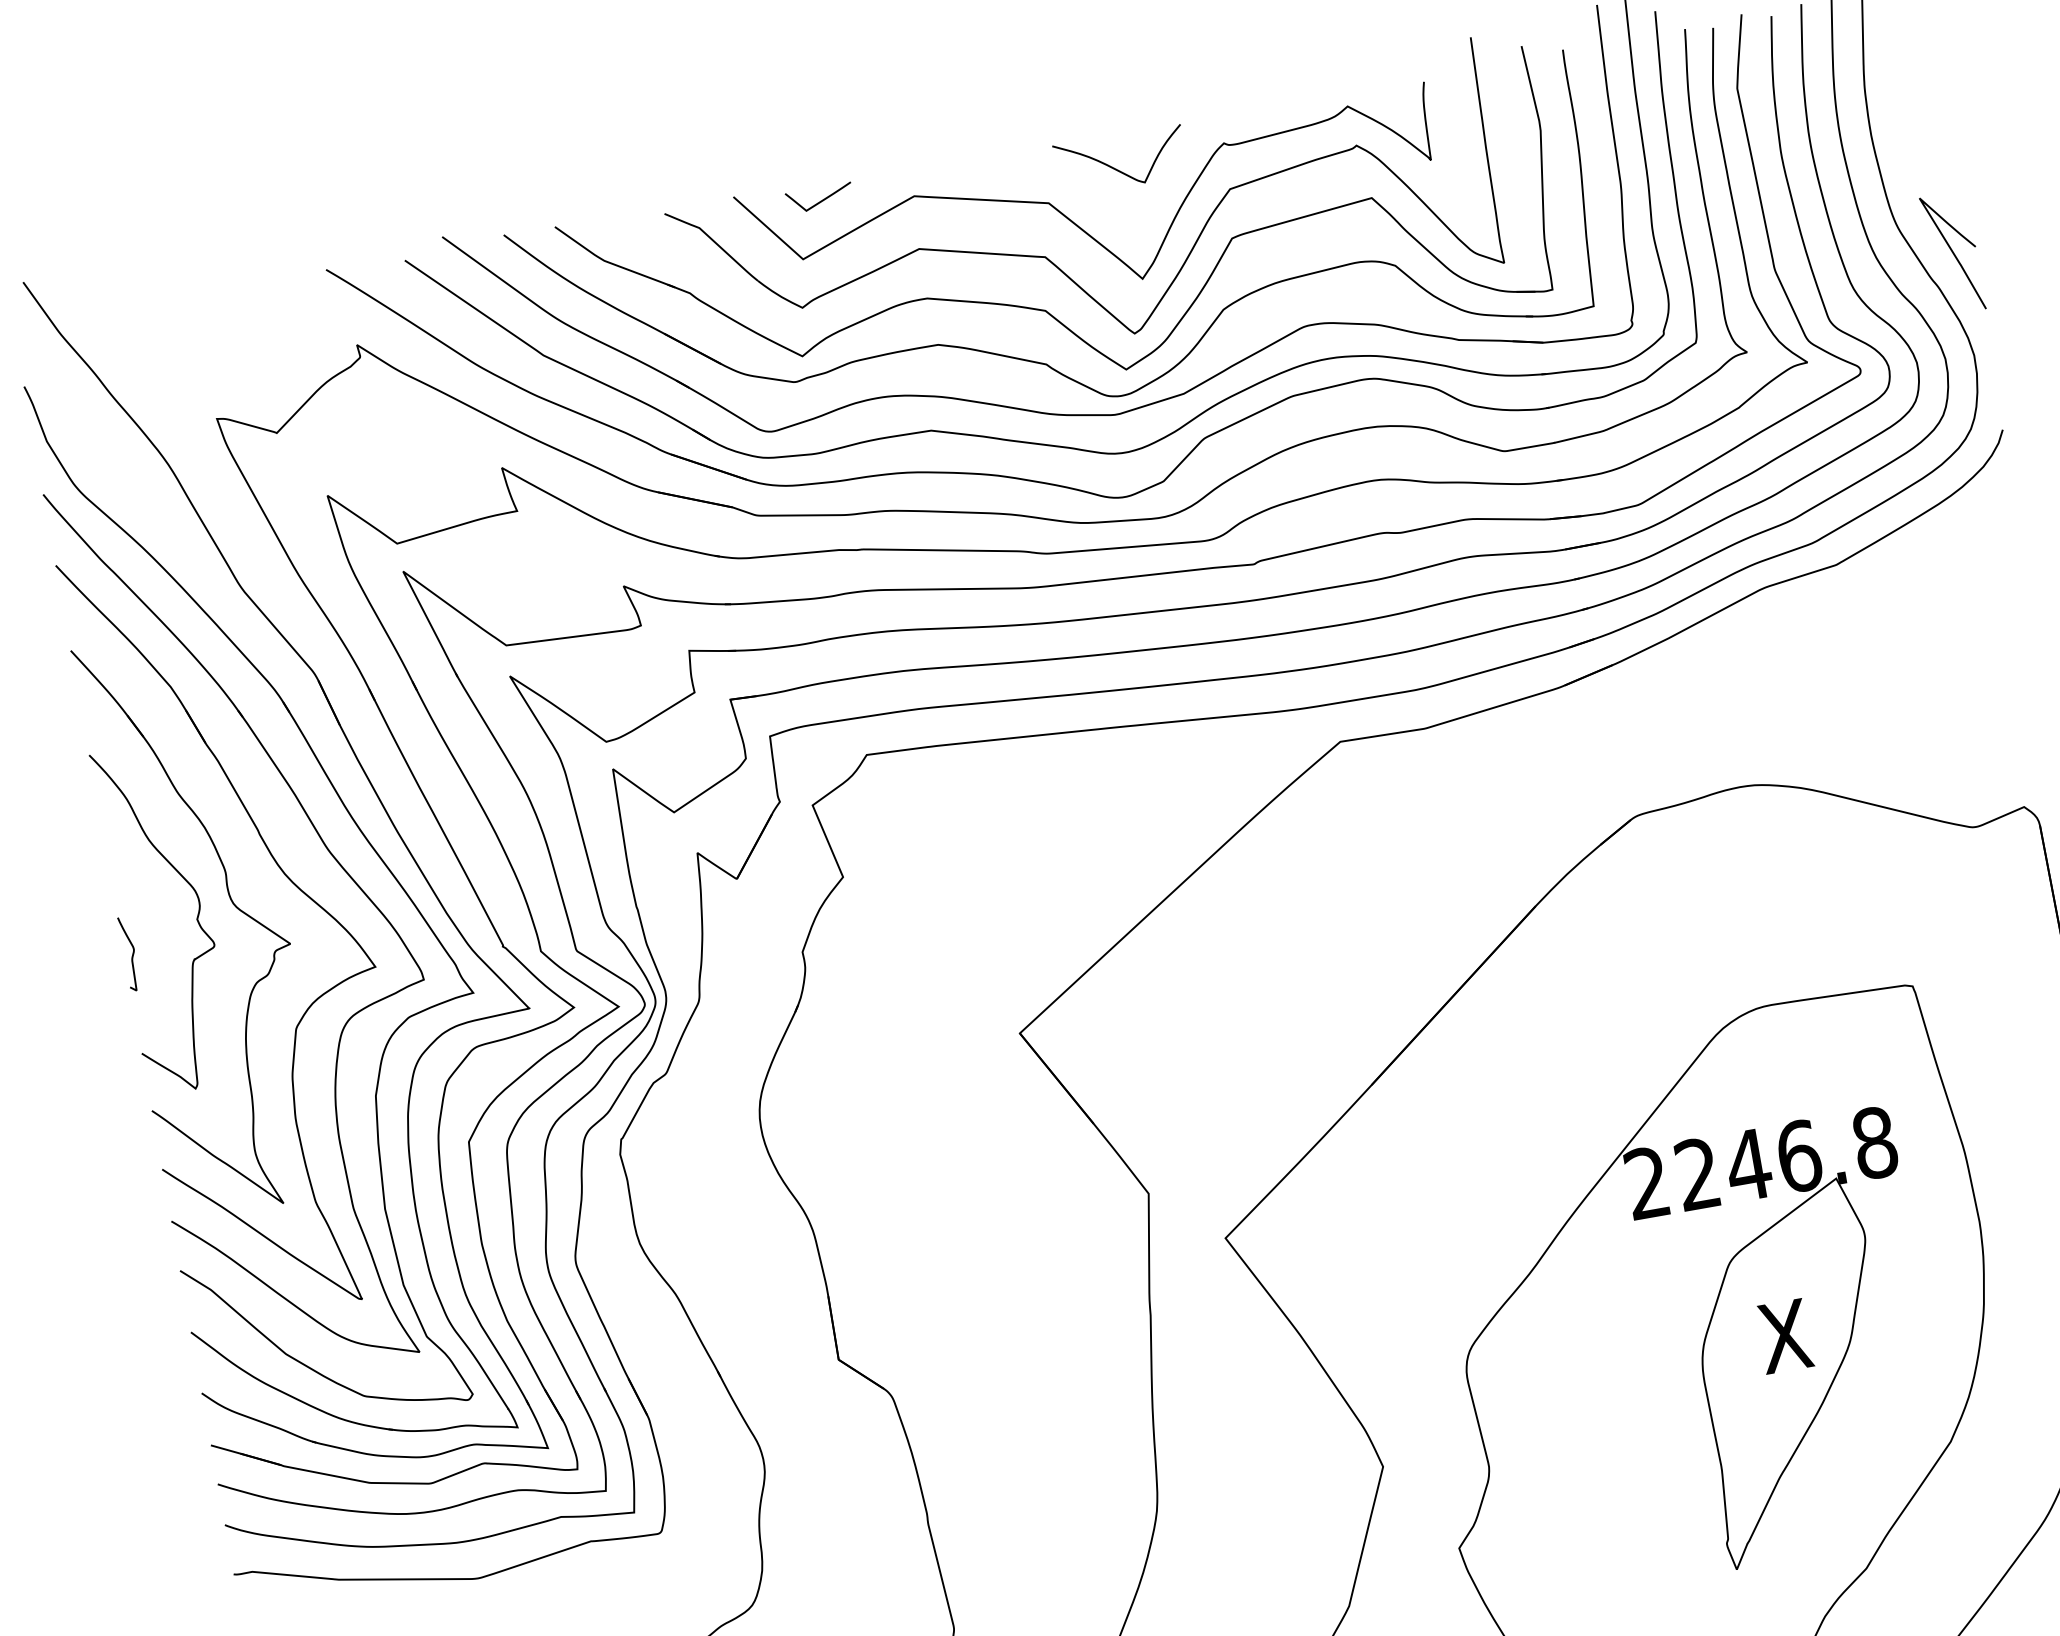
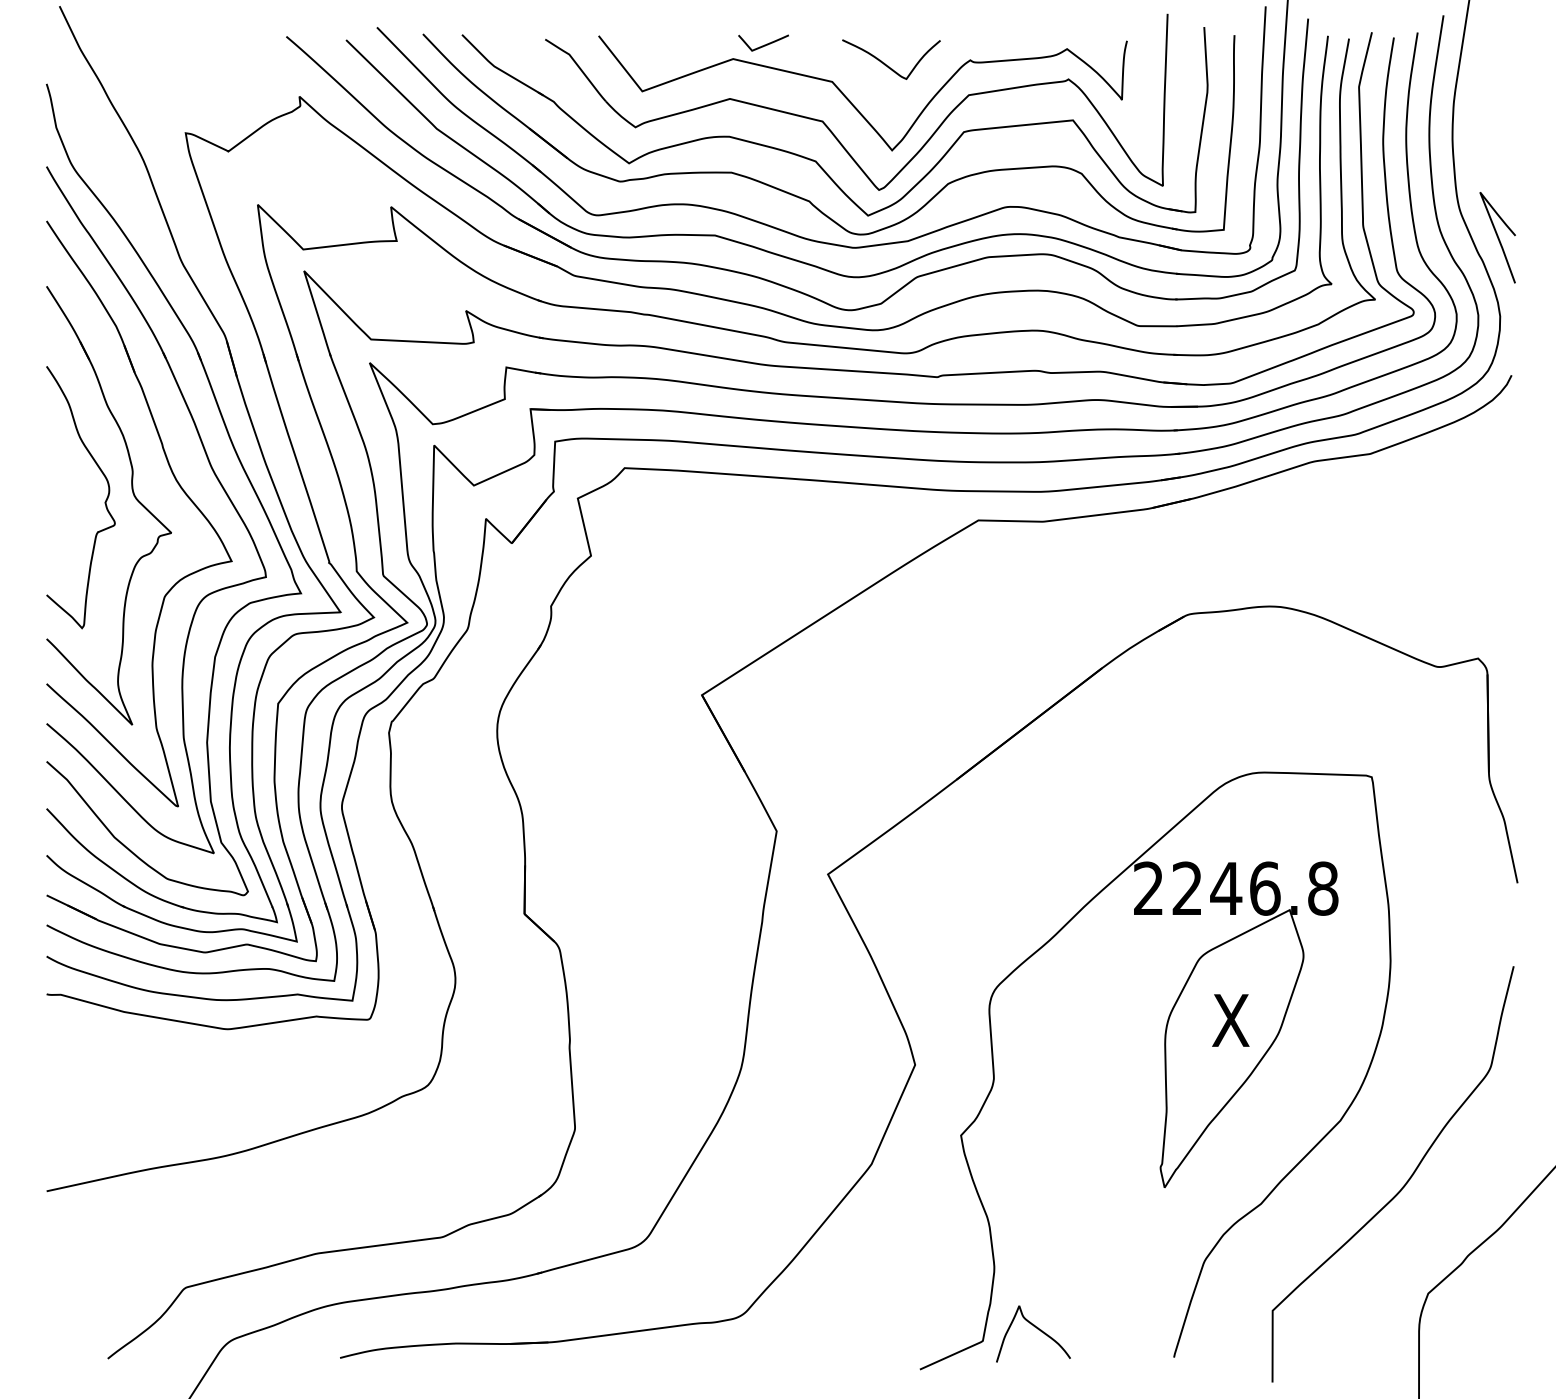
curve: (821, 199) -> (764, 44), moved
curve: (132, 953) -> (52, 519), removed

